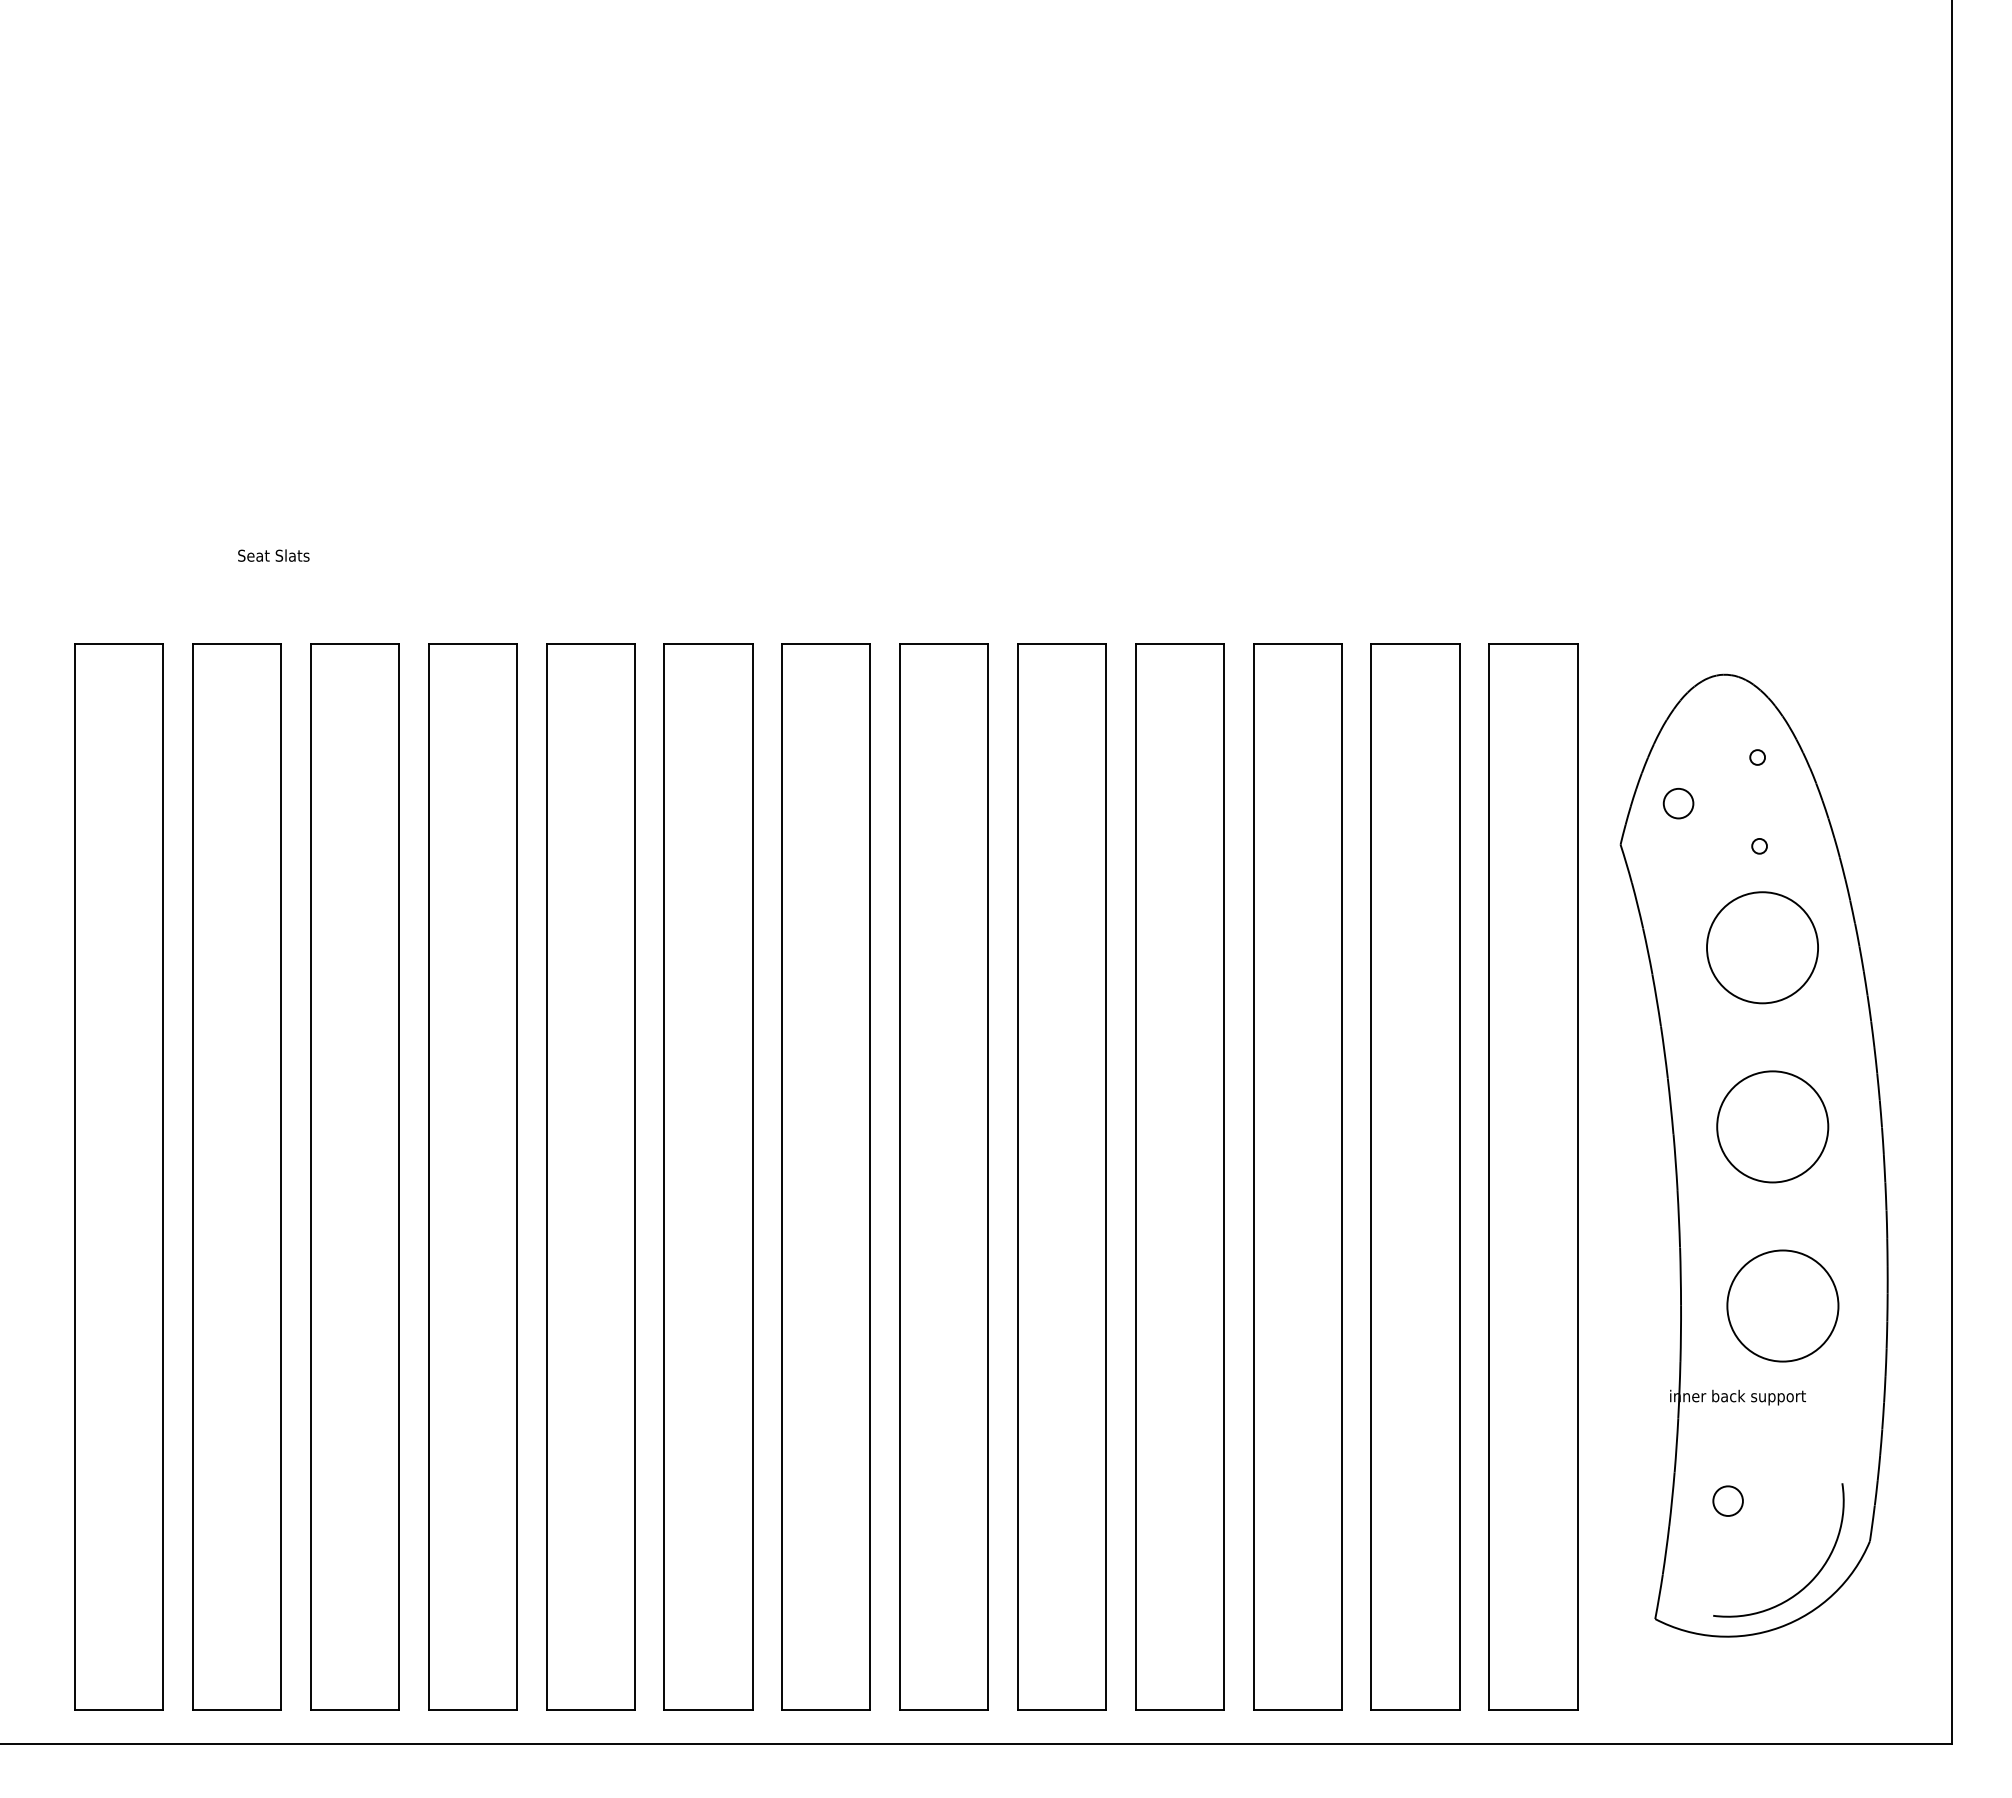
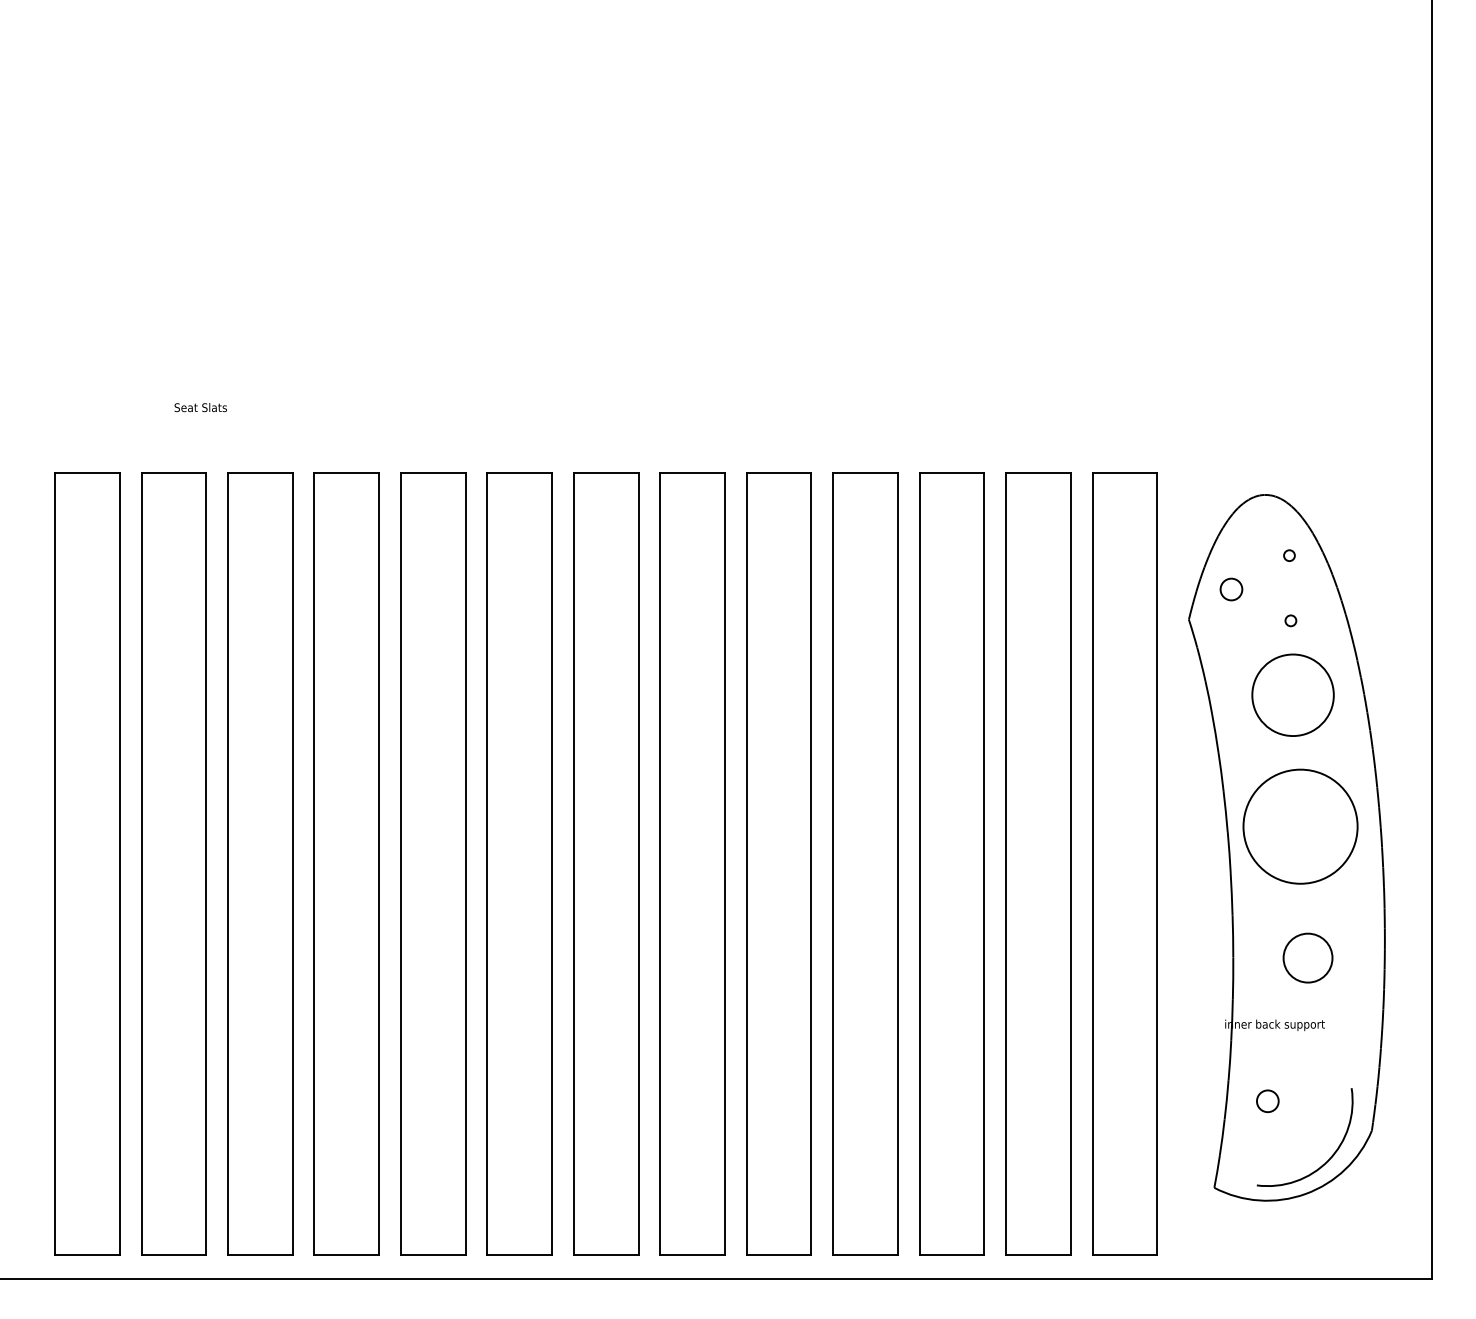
circle: (1772, 1126) -> (1300, 826), size x1.4
circle: (1782, 1305) -> (1307, 957), size x0.6

